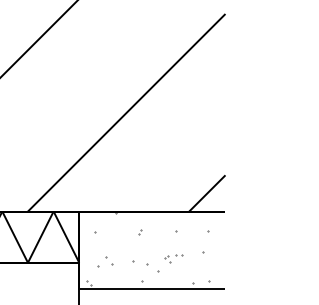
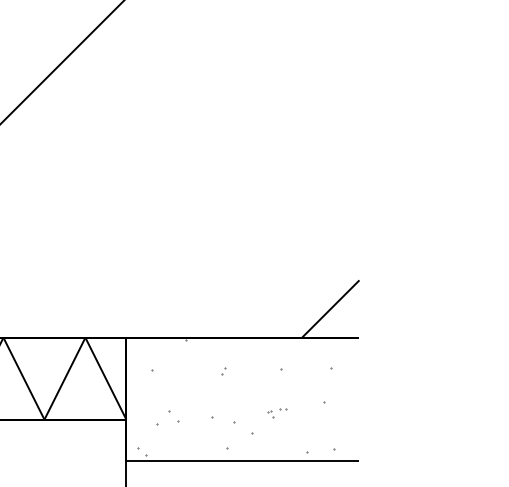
line: (125, 112) -> (200, 179), removed
part: (173, 258) -> (276, 412), size x0.7

